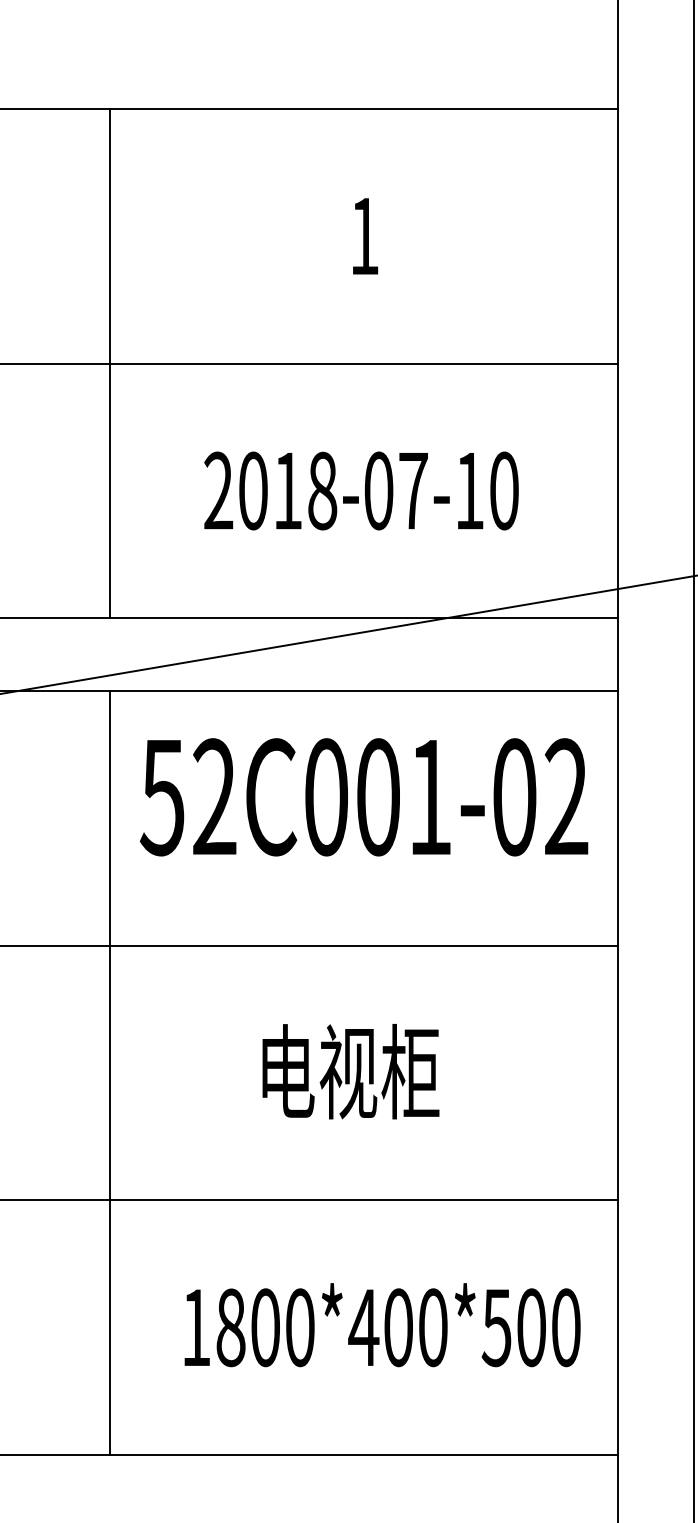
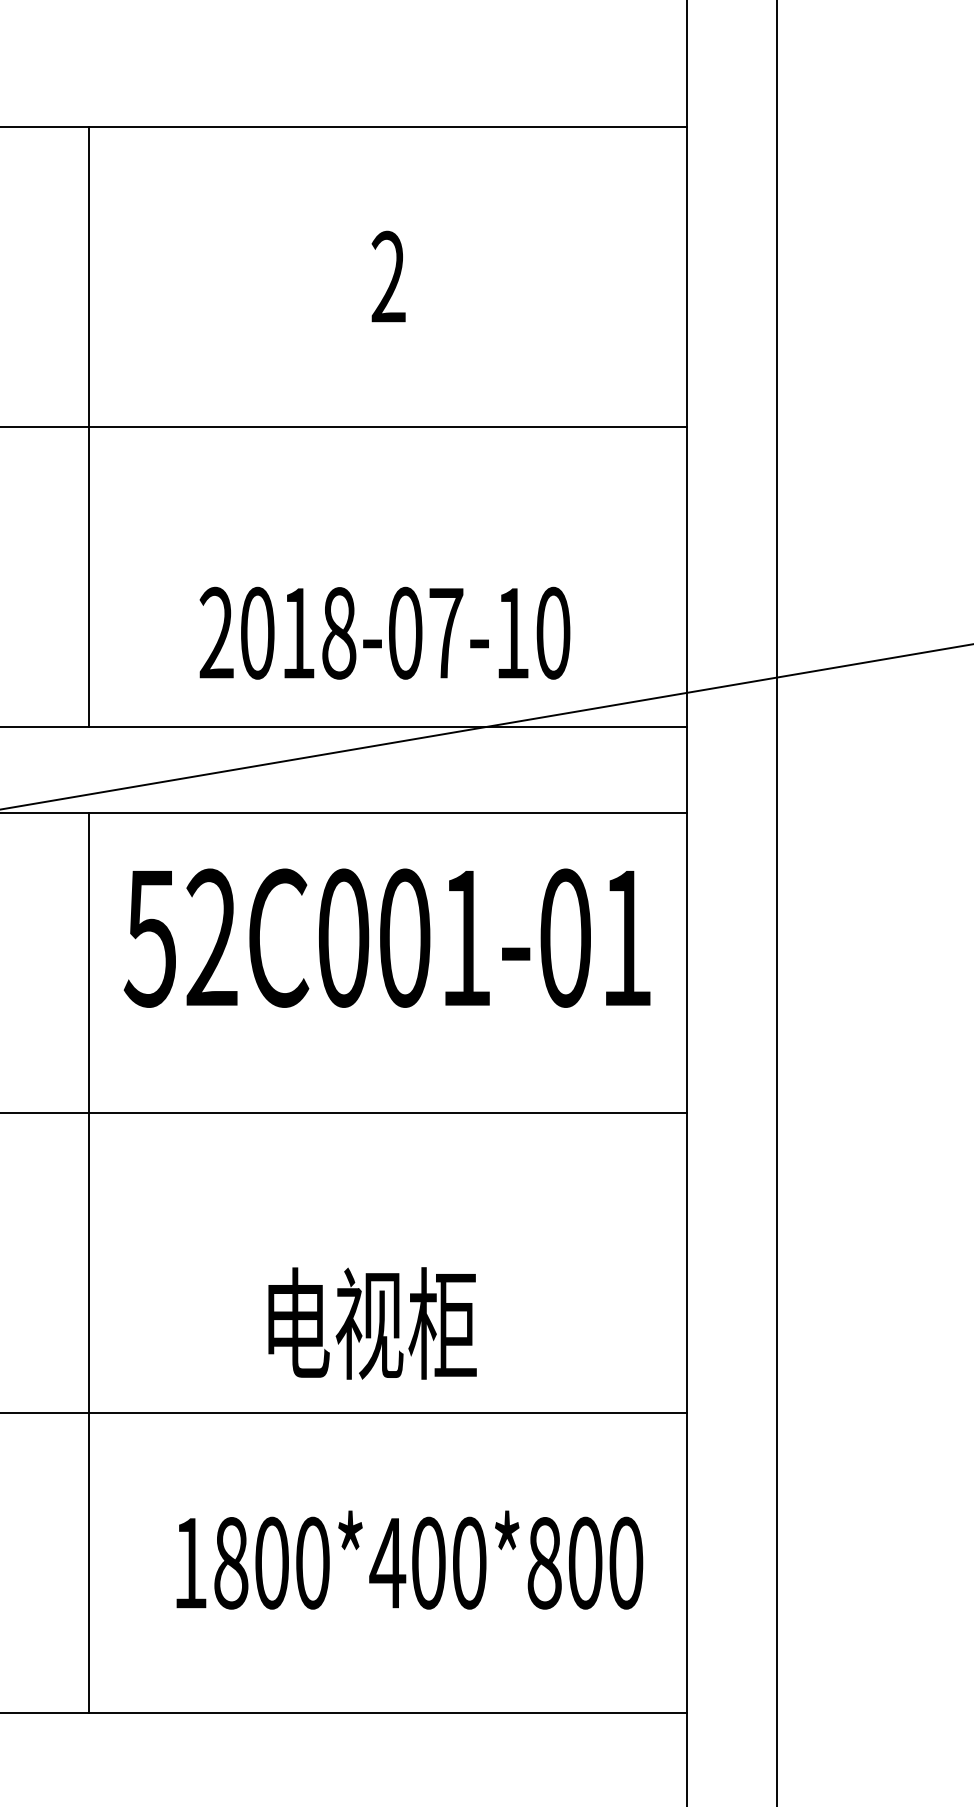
text: (364, 235) -> (388, 276), 1 -> 2
text: (361, 490) -> (384, 632), moved
text: (566, 795) -> (626, 936), 52C001-02 -> 52C001-01
text: (350, 1071) -> (372, 1323), moved
text: (496, 1327) -> (543, 1563), 1800*400*500 -> 1800*400*800

